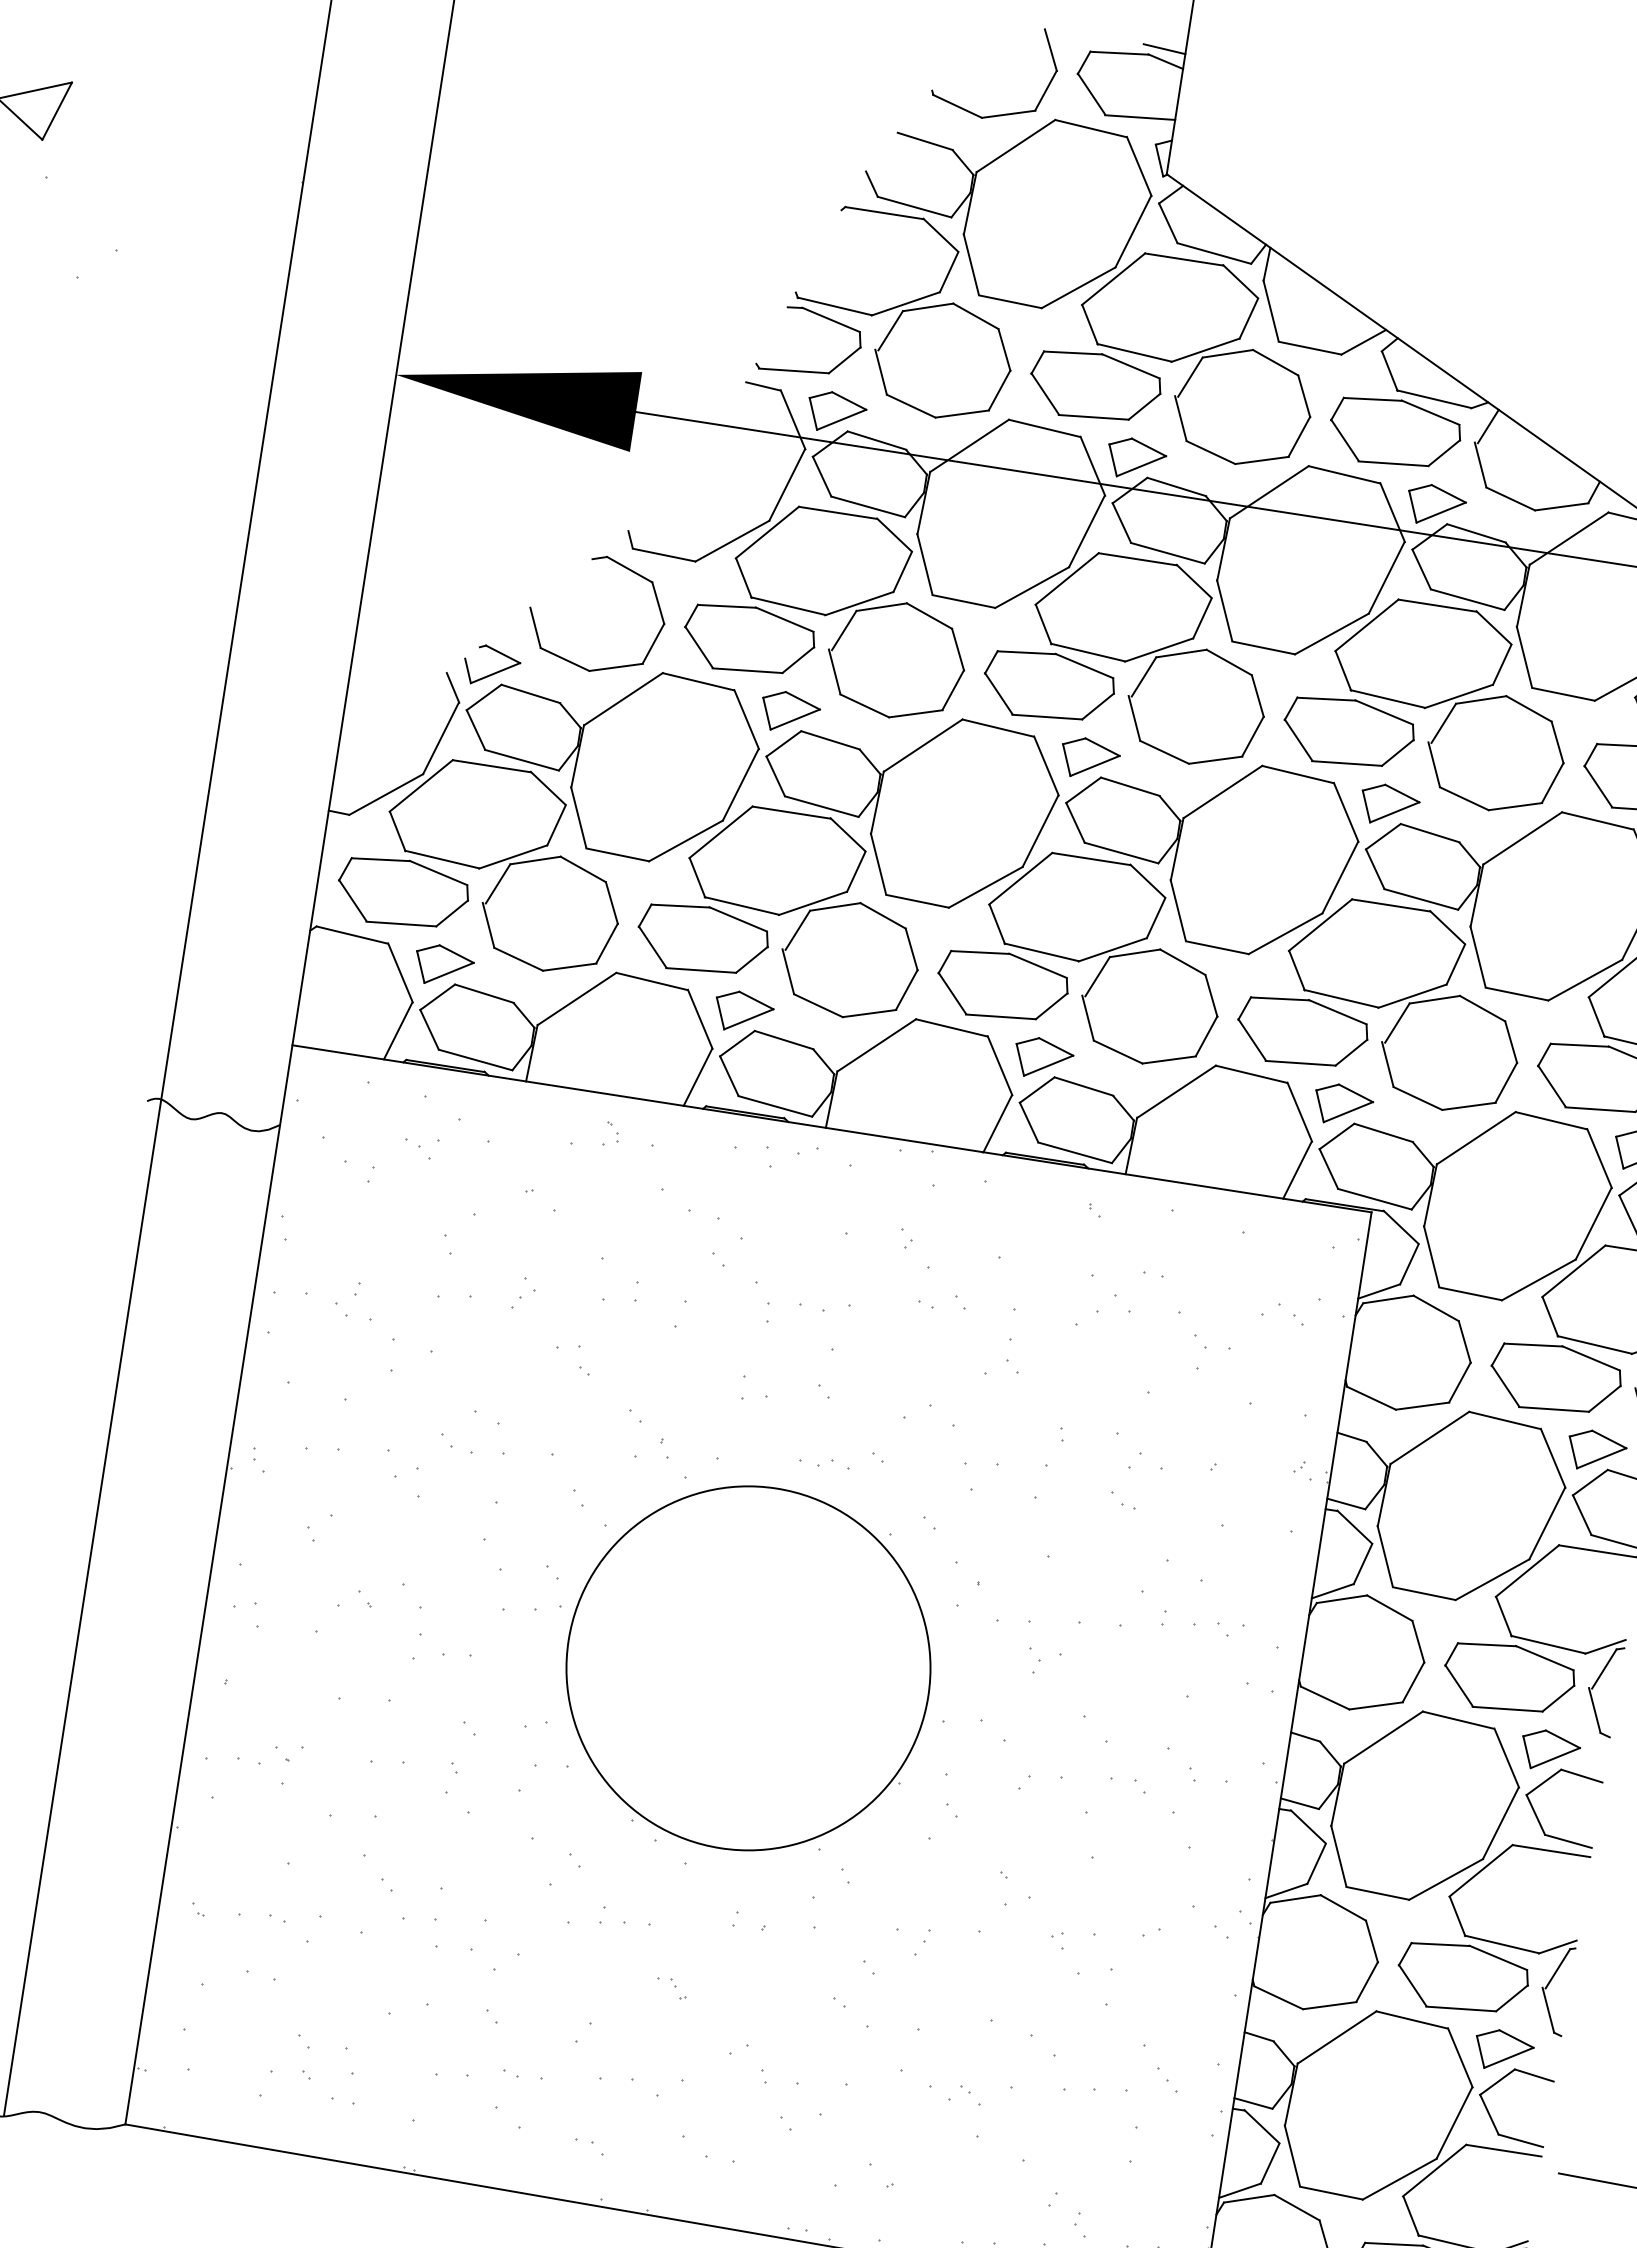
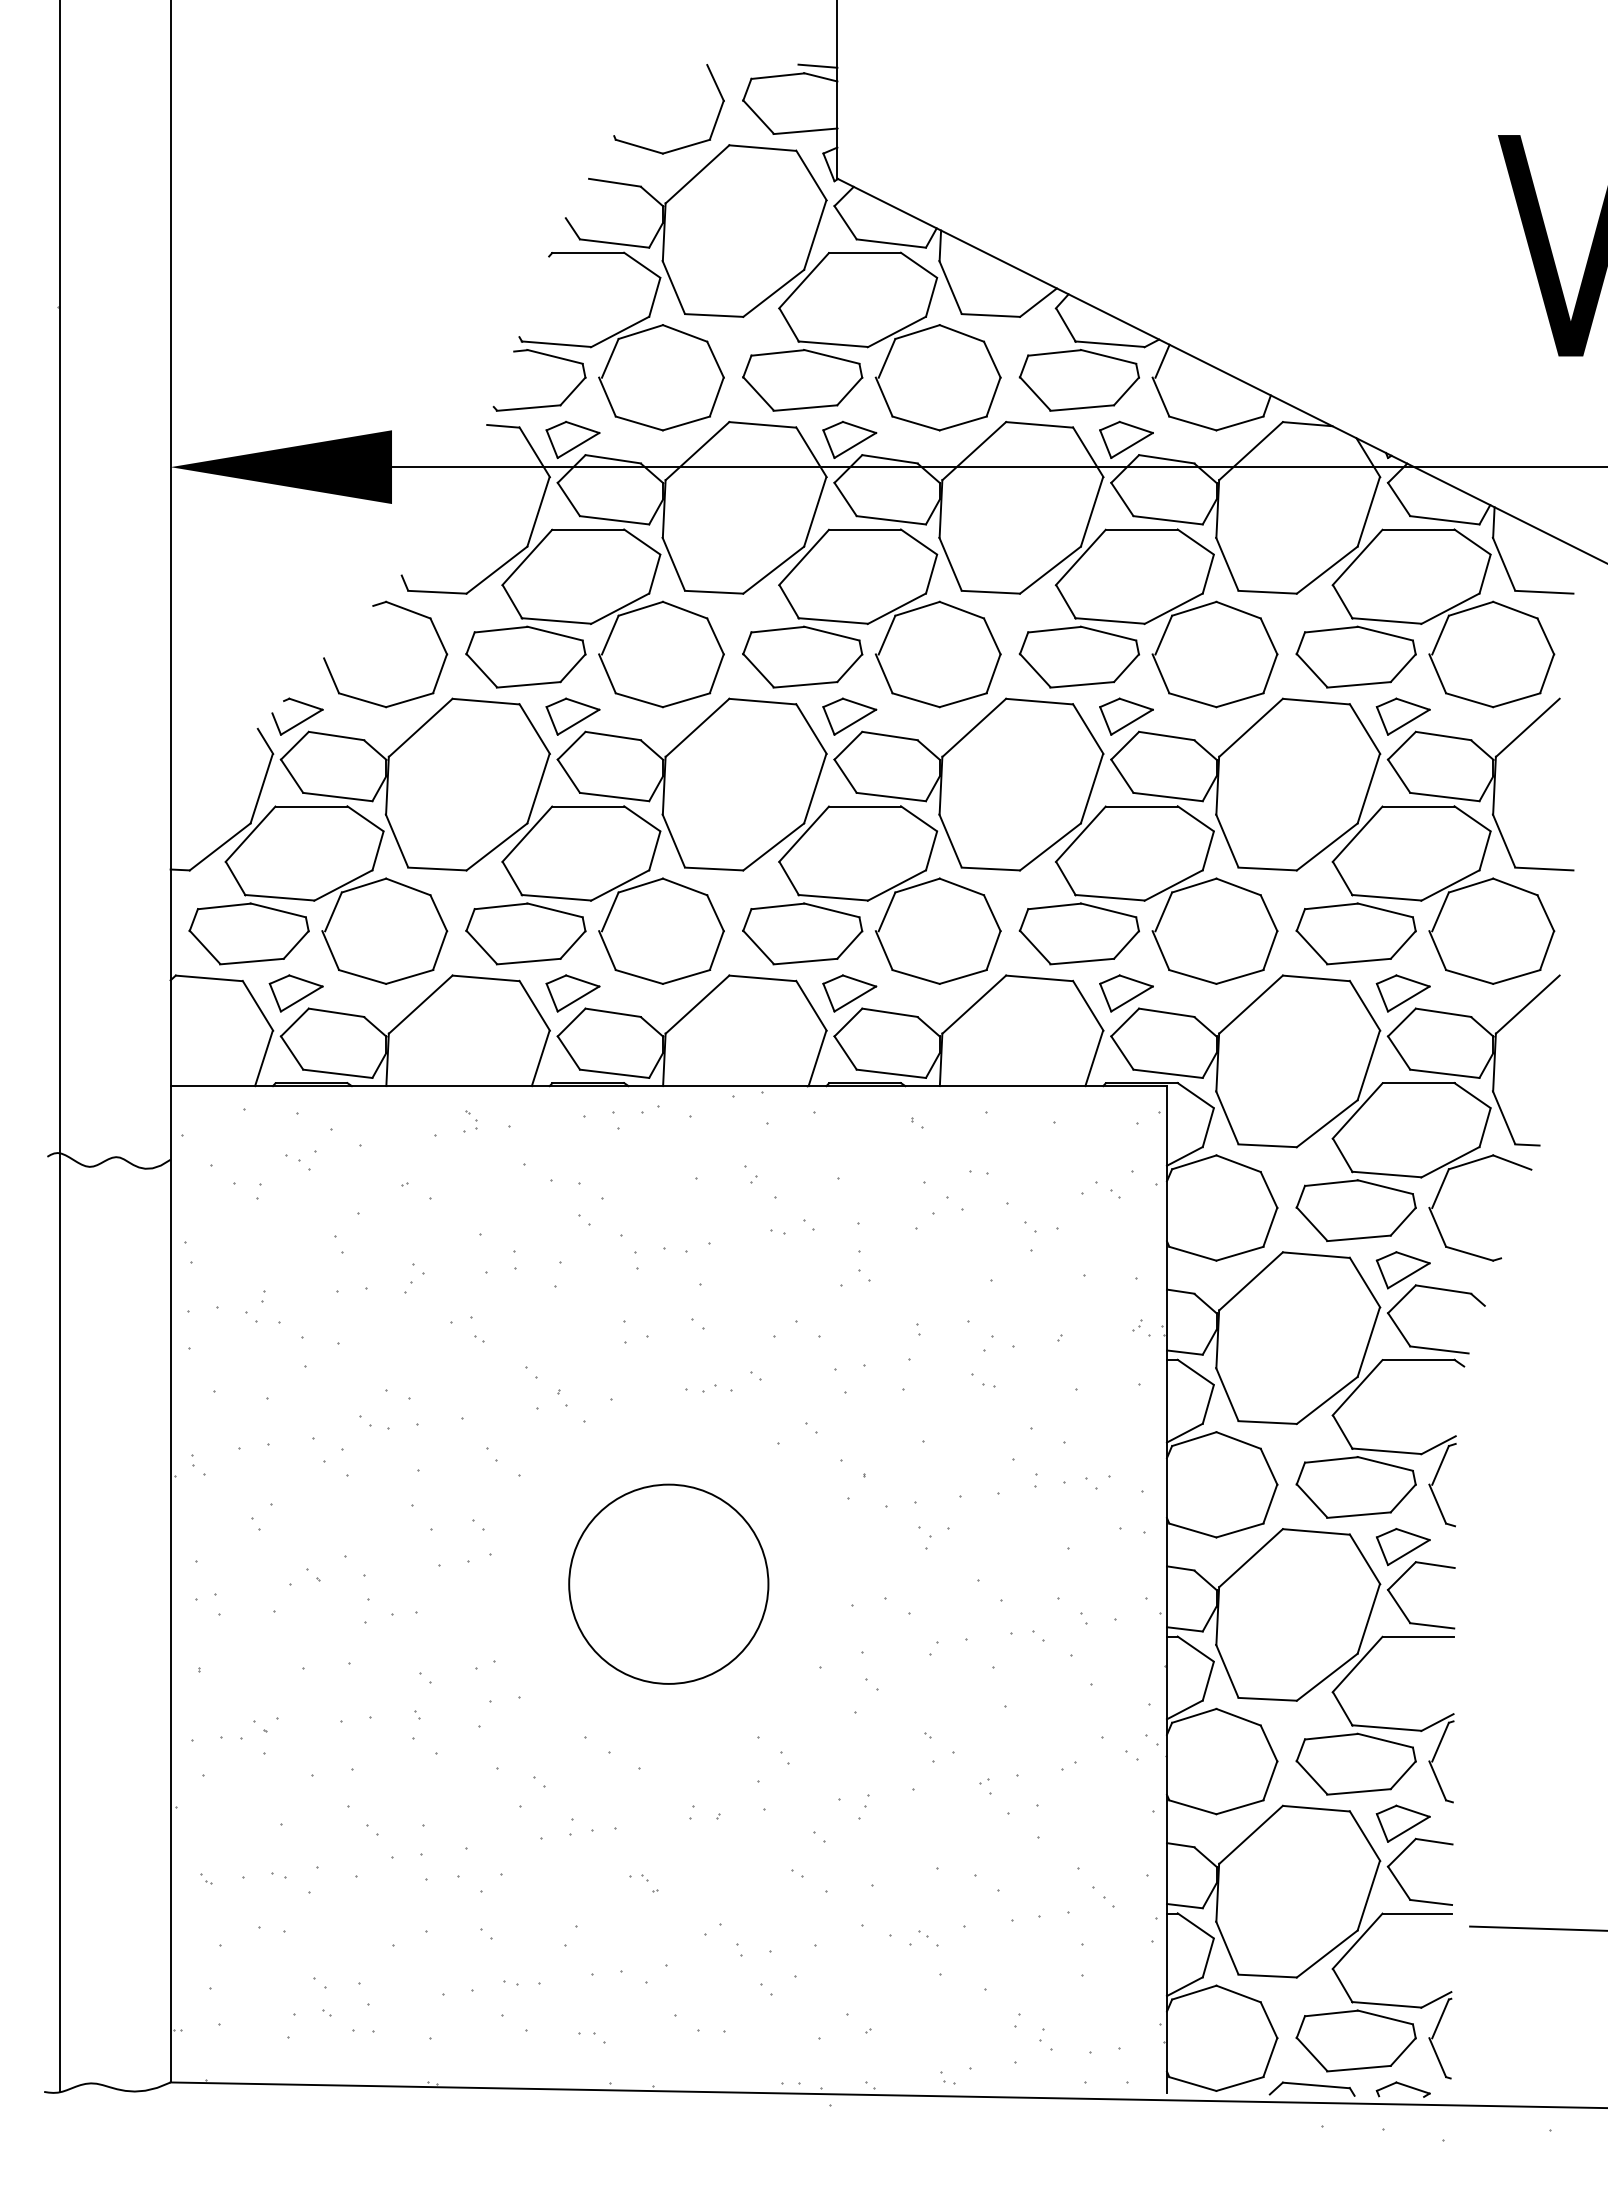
circle: (748, 1668) -> (668, 1584), size x0.6

